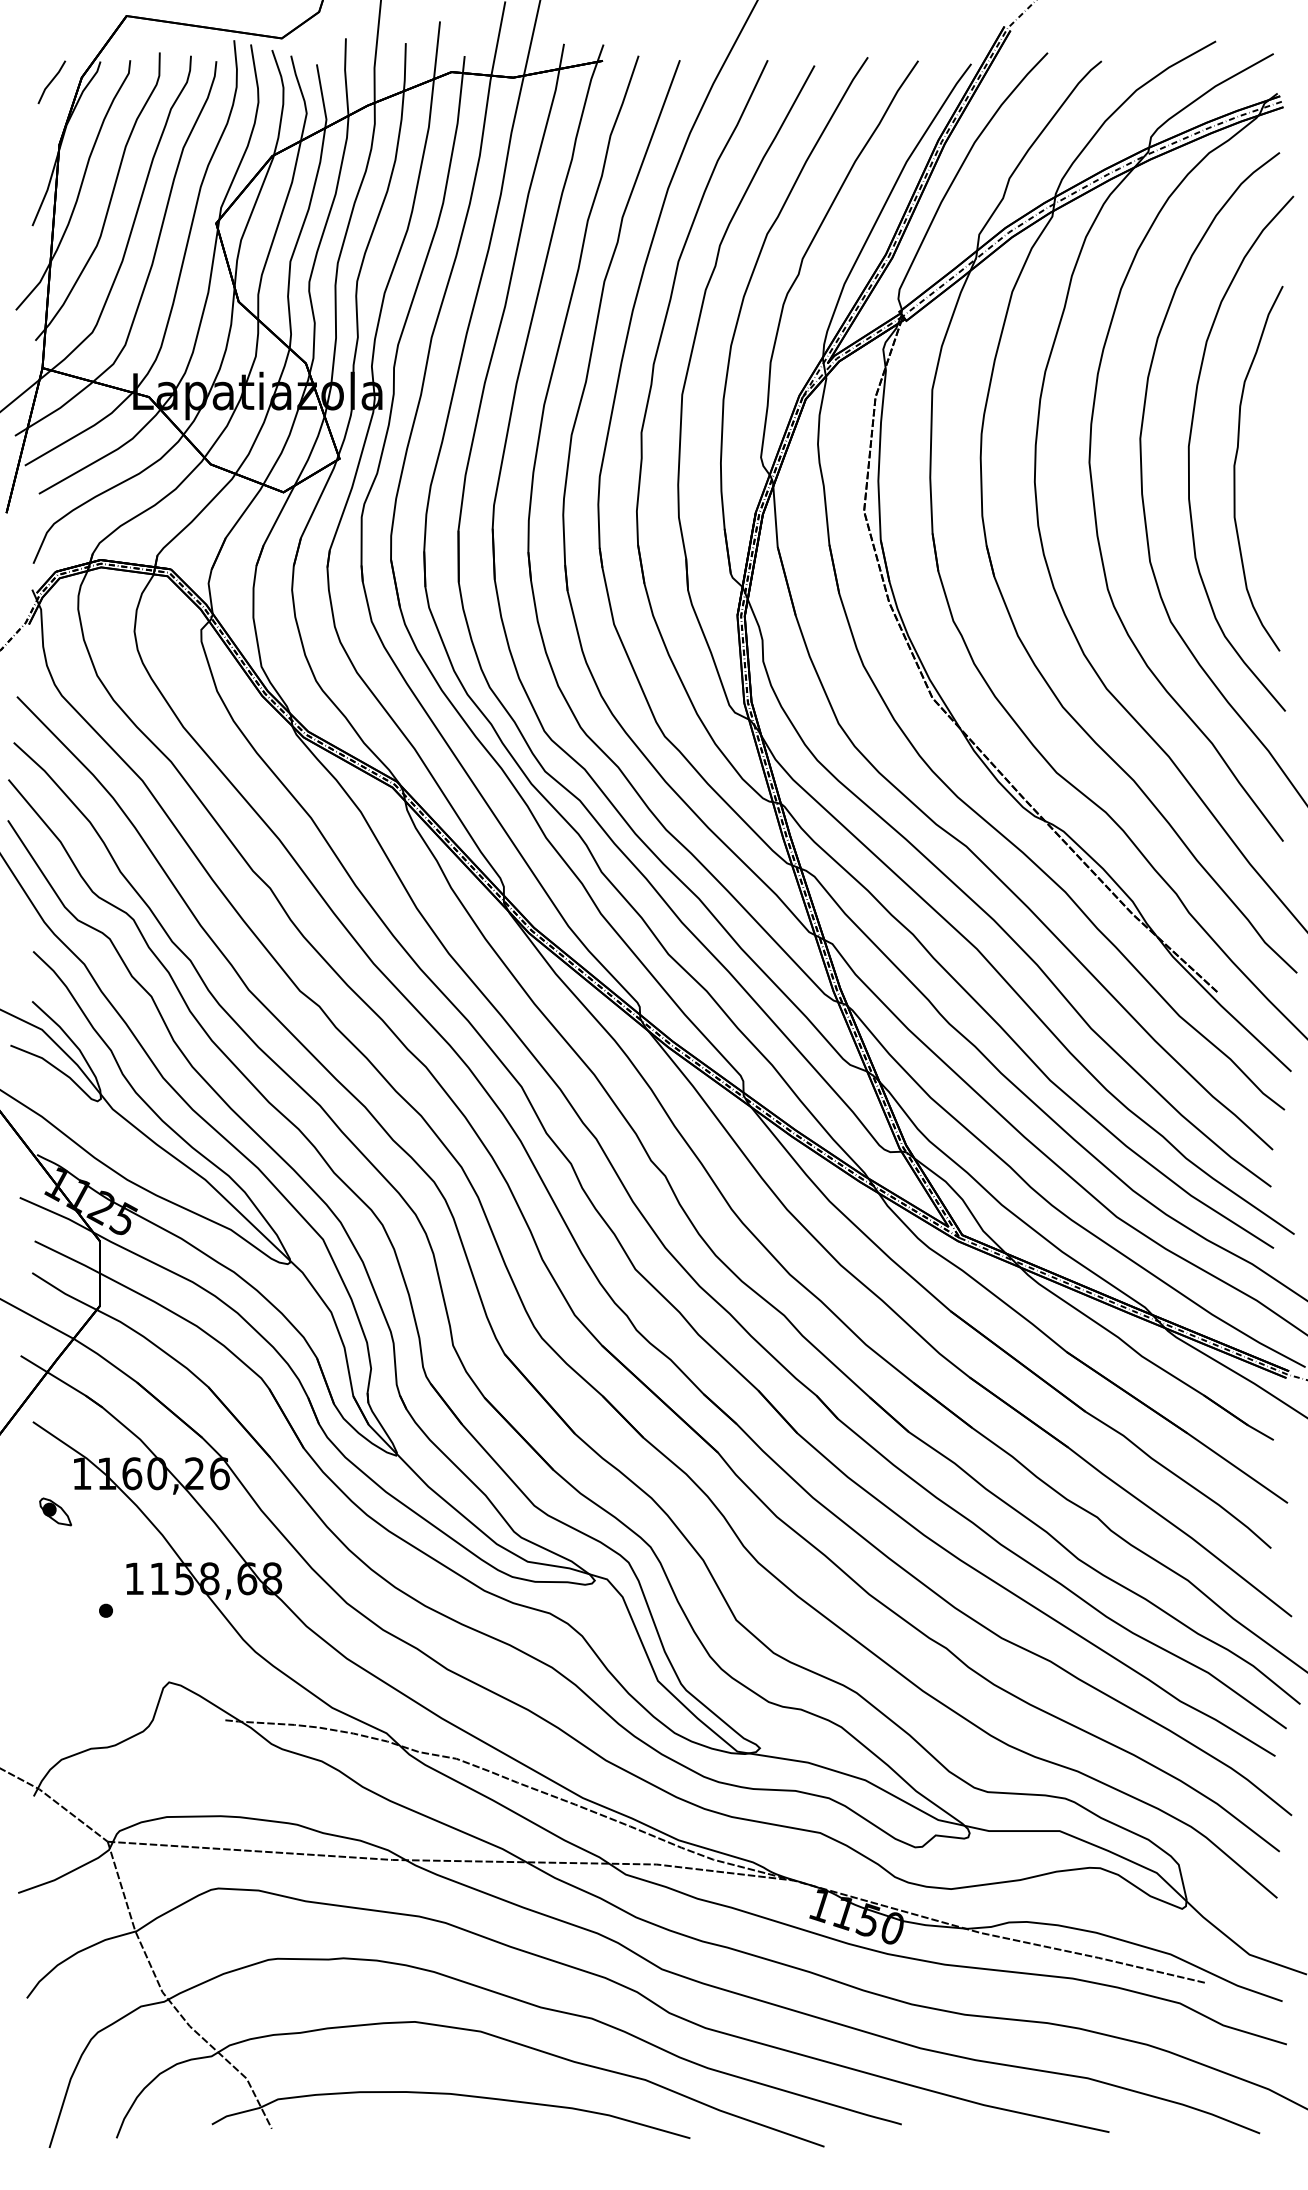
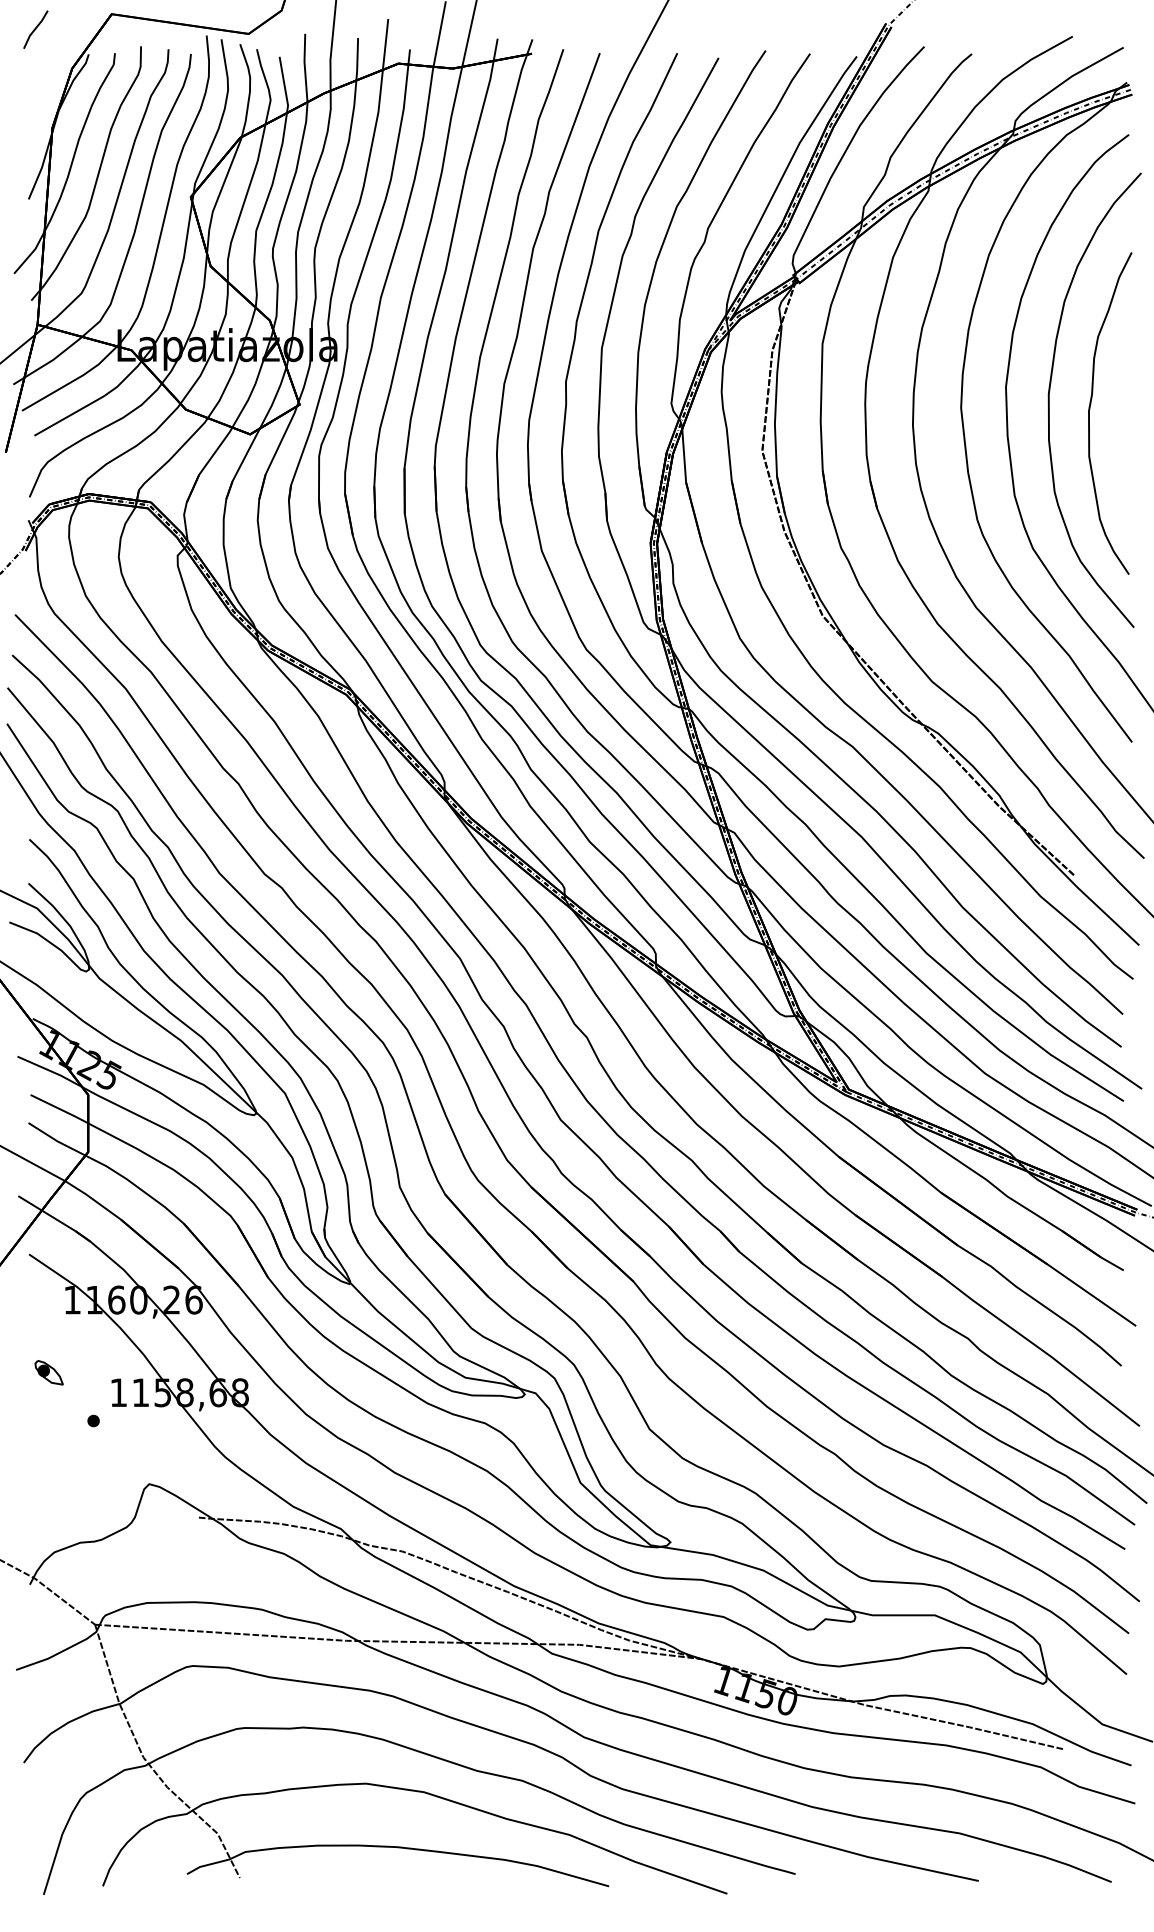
line: (51, 82) -> (35, 29), moved
part: (54, 1511) -> (48, 1372), moved

